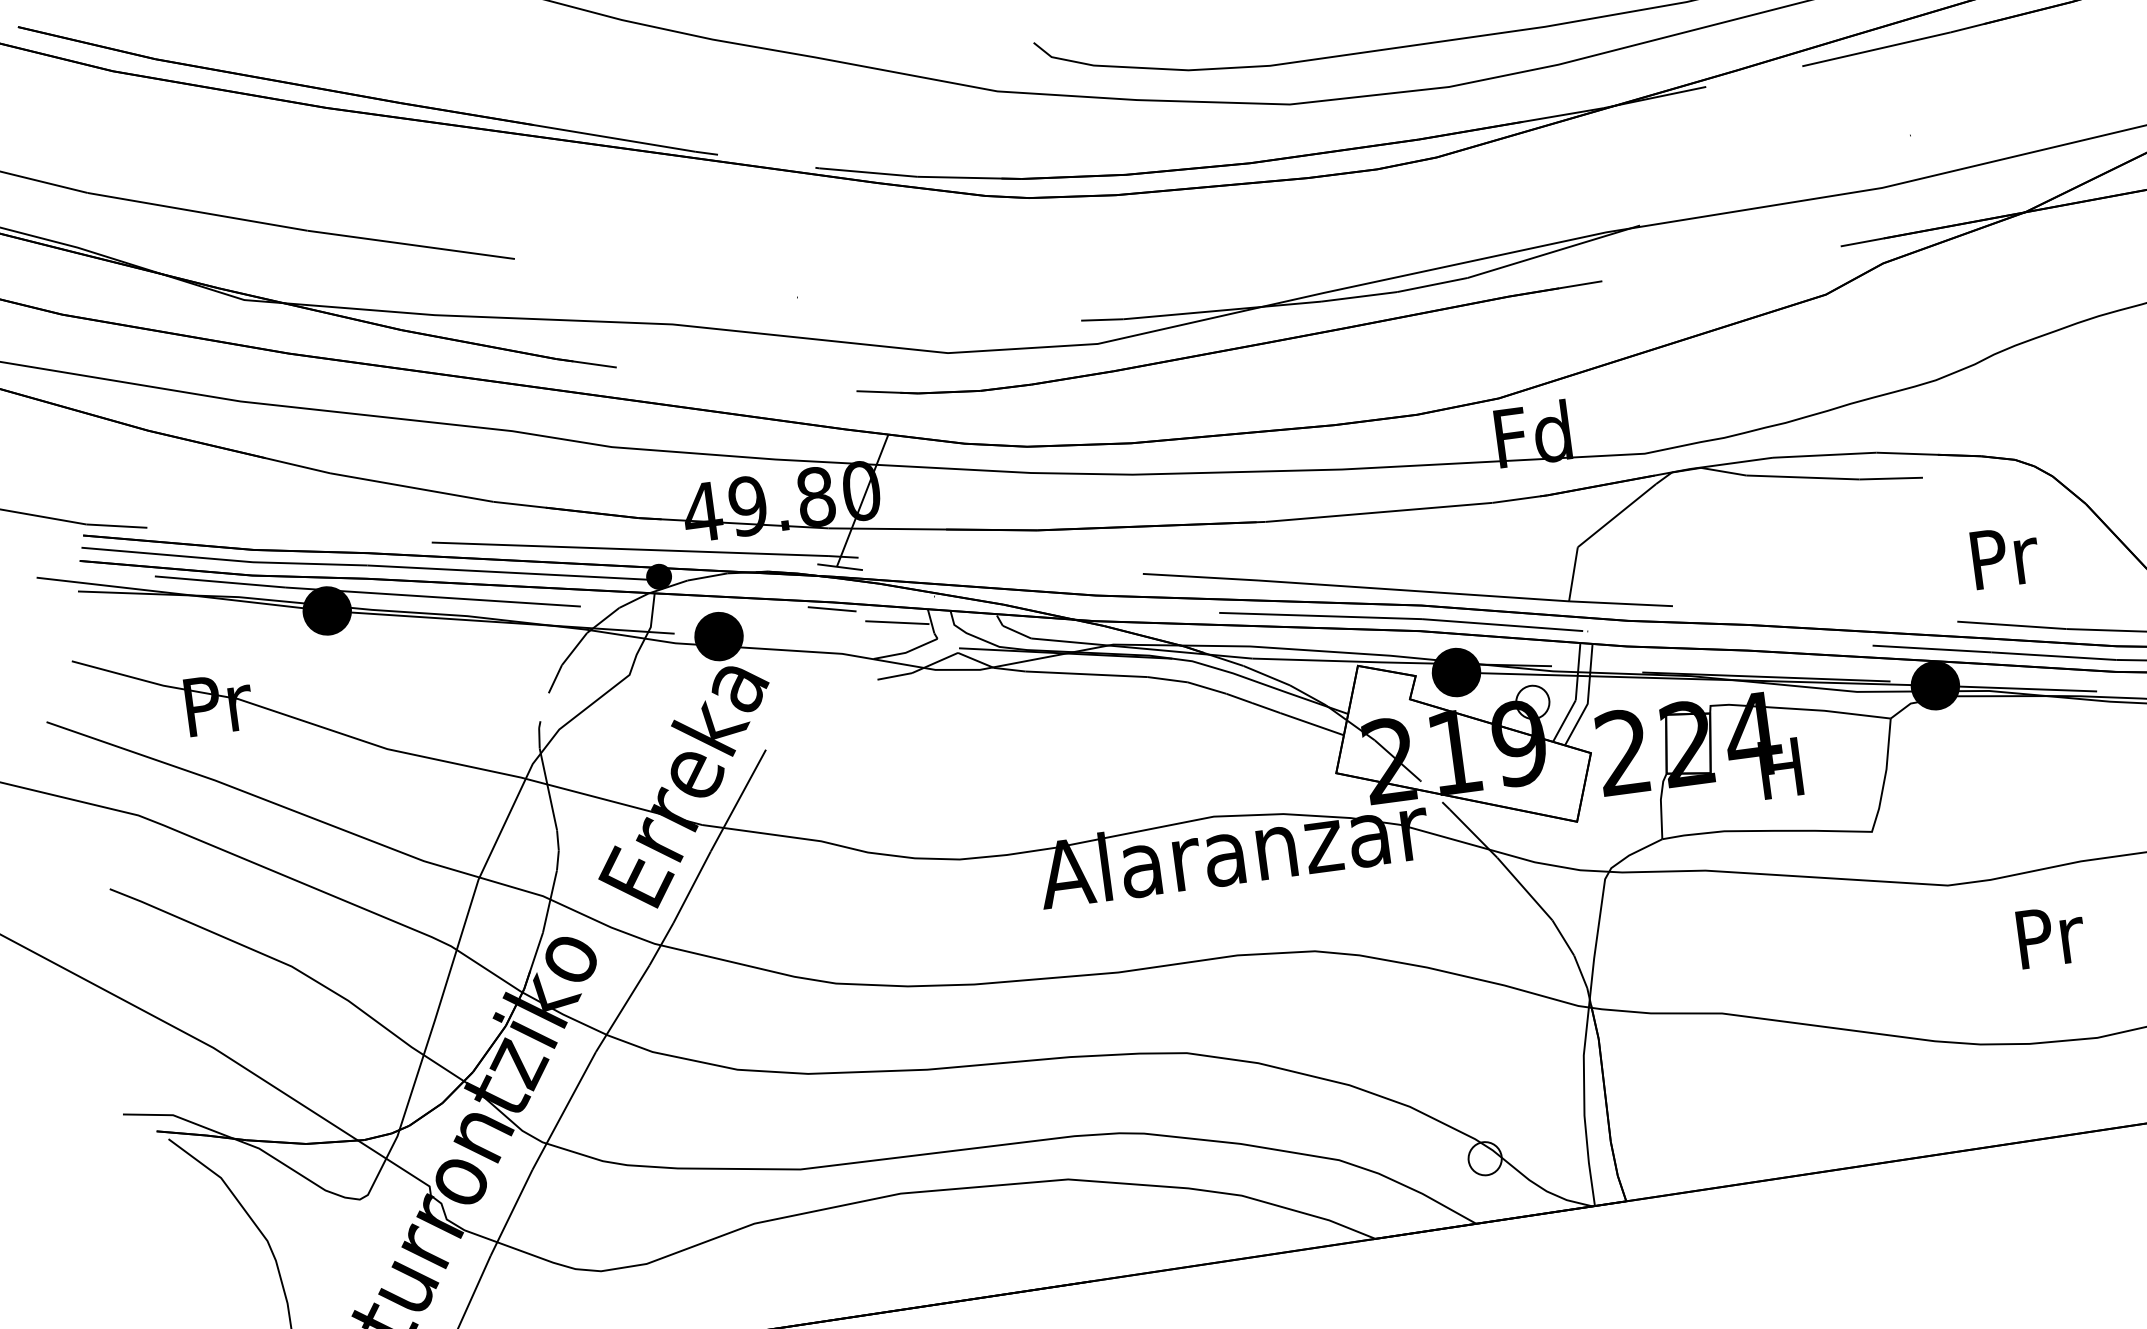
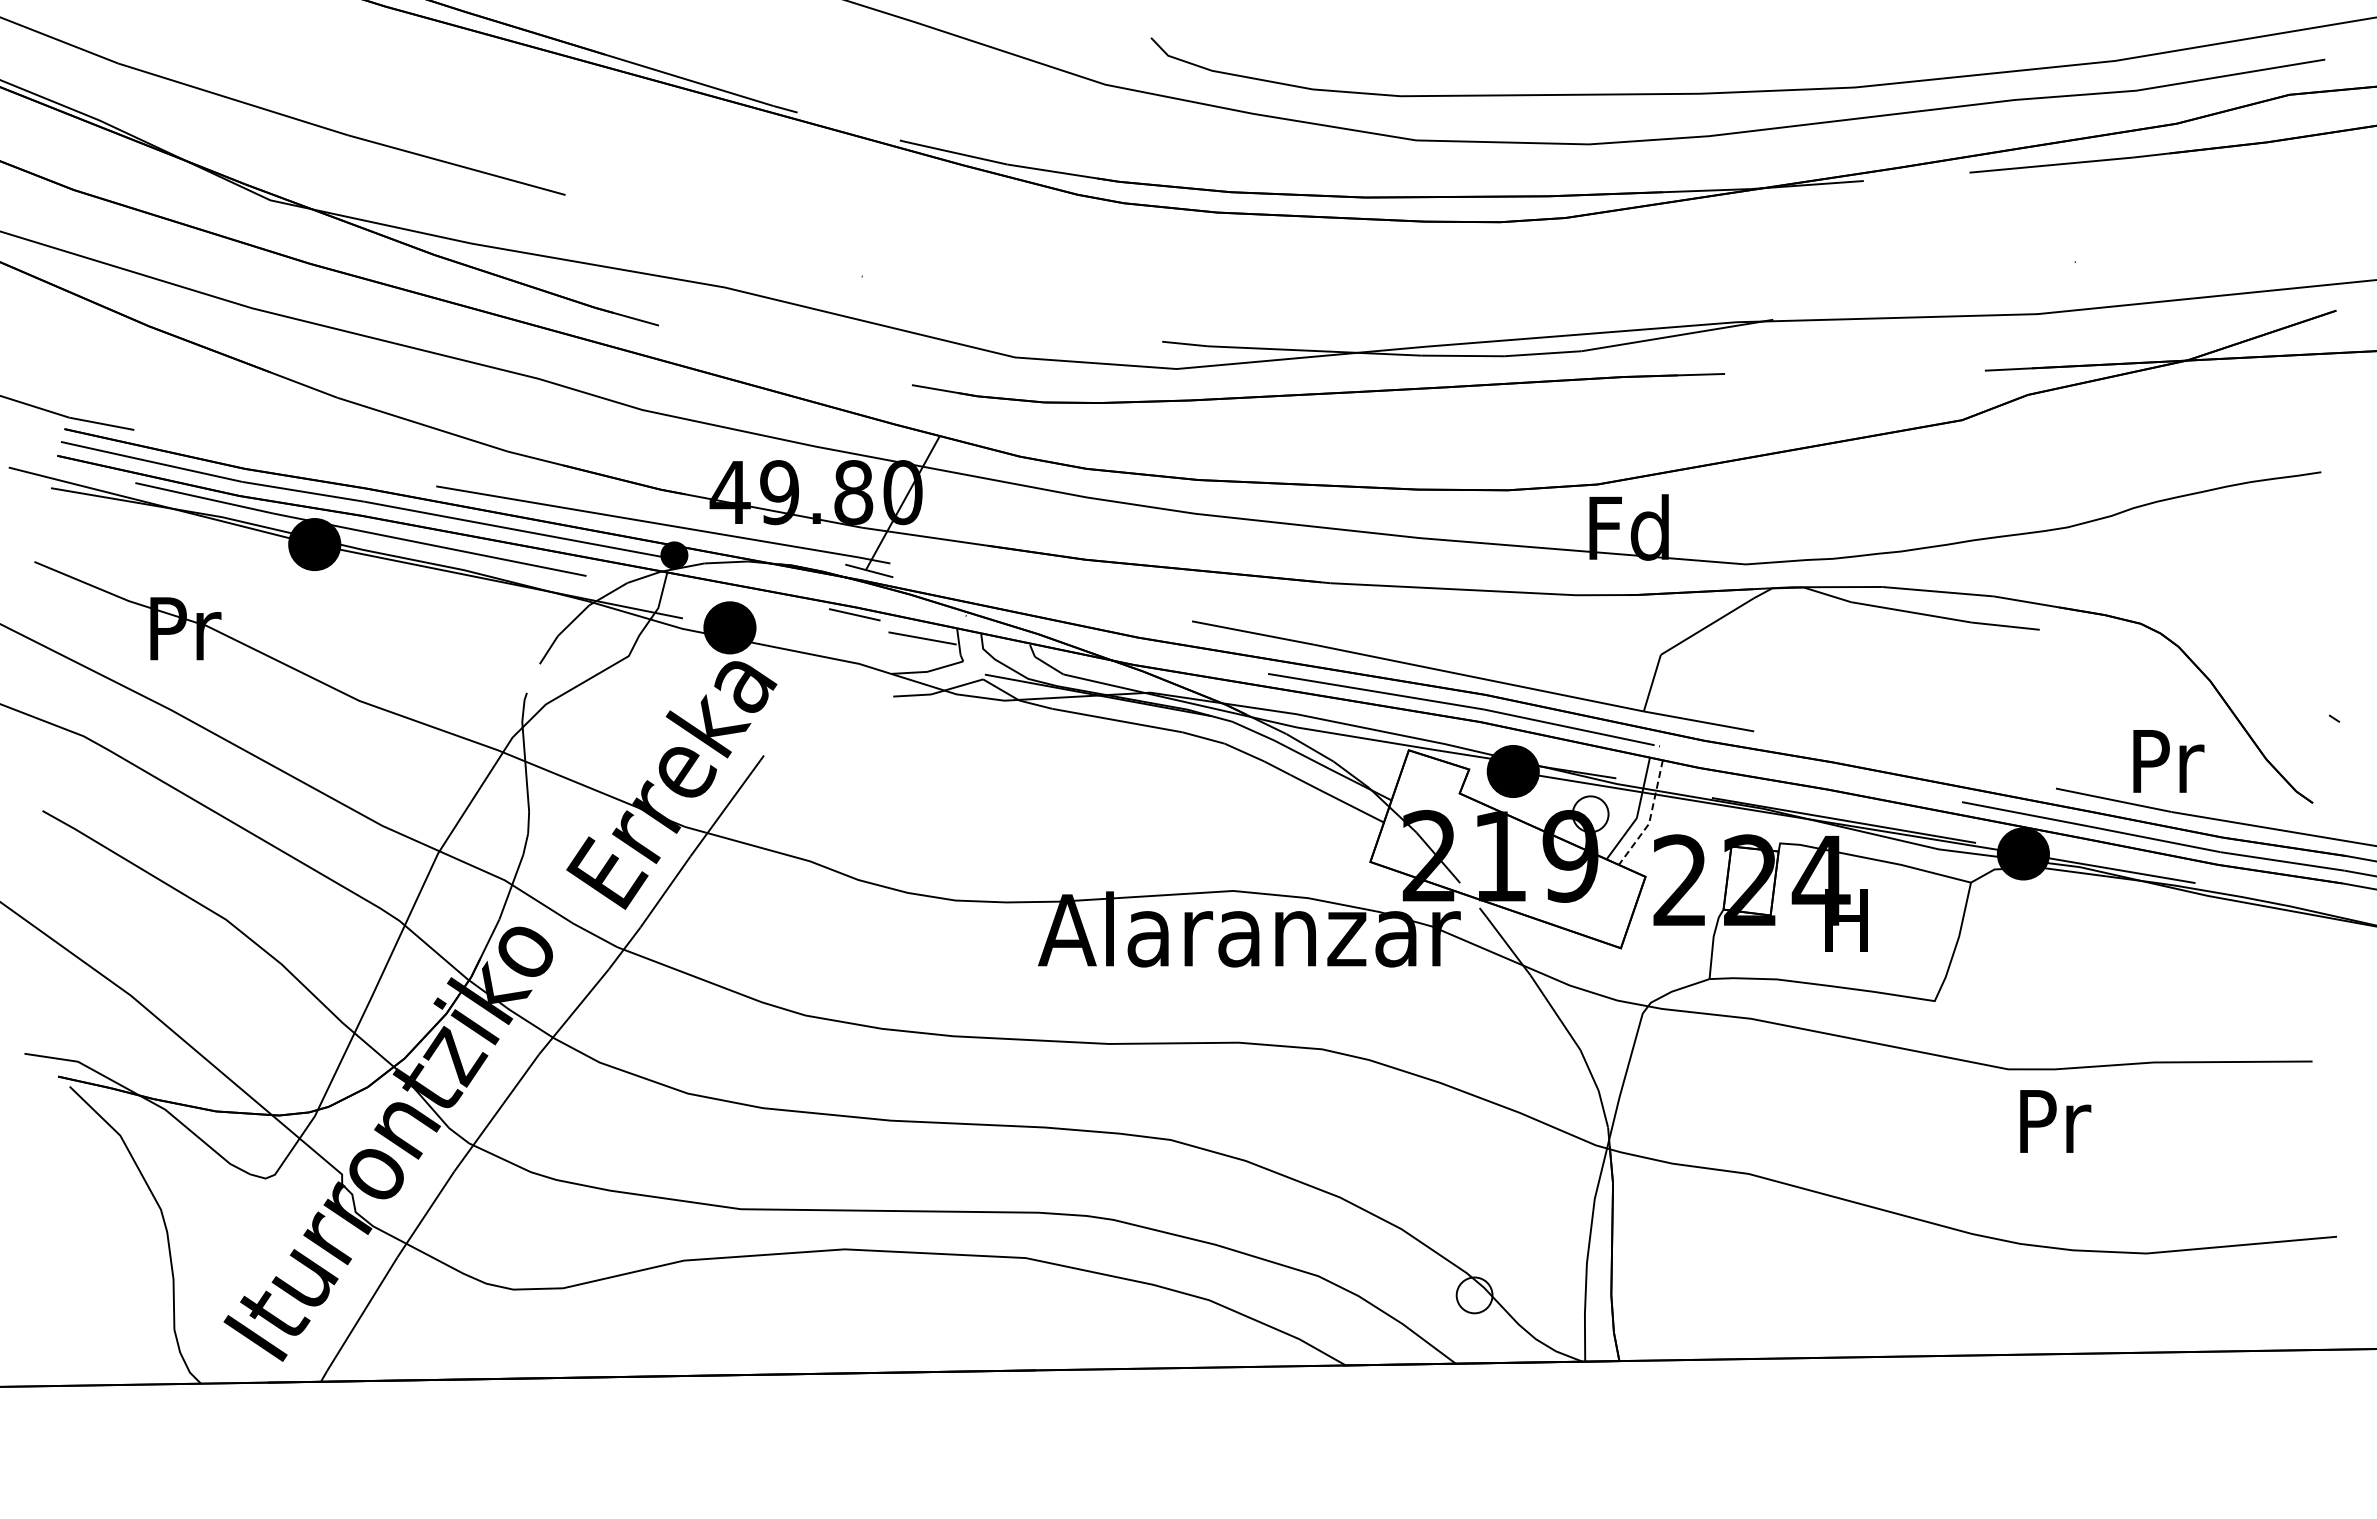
text: (2005, 557) -> (2168, 761), moved
line: (1588, 697) -> (1650, 817), solid -> dashed
text: (2051, 936) -> (2055, 1121), moved

